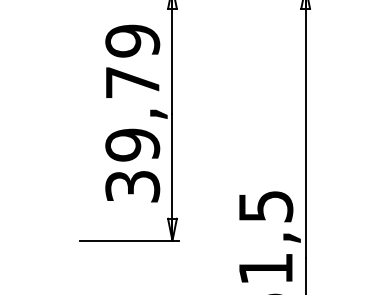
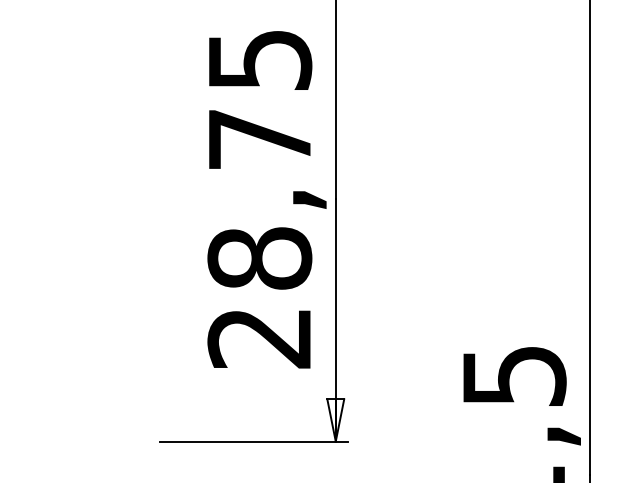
text: (132, 113) -> (259, 198), 39,79 -> 28,75

